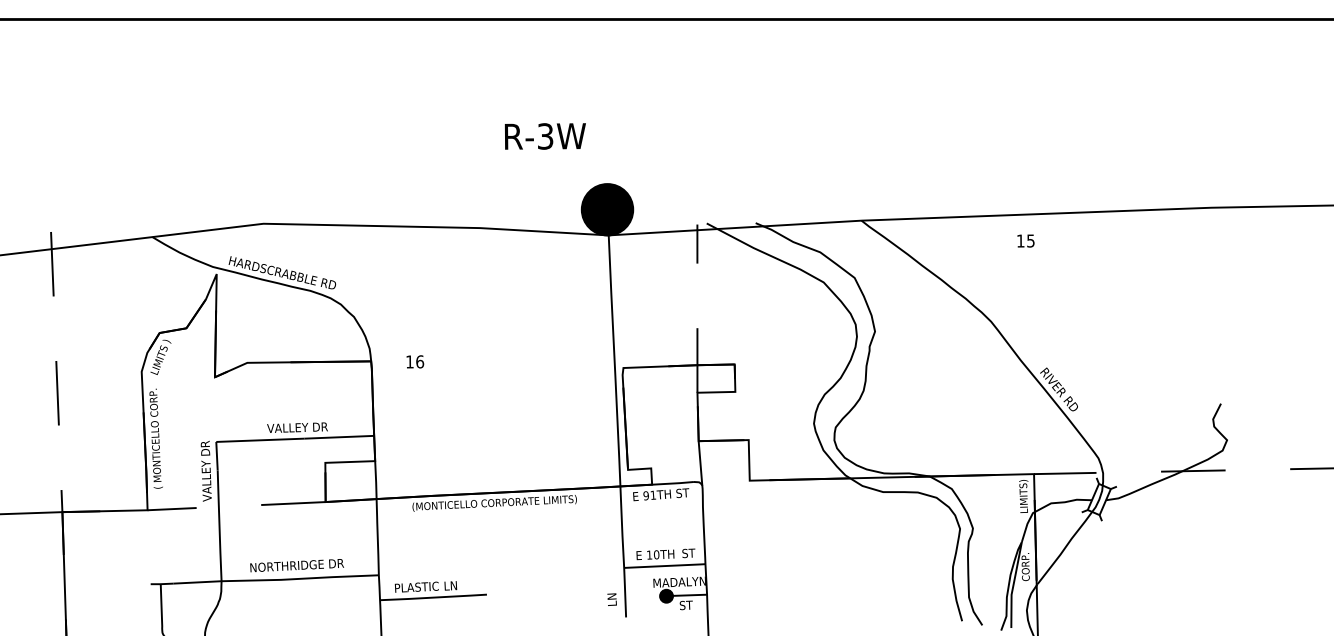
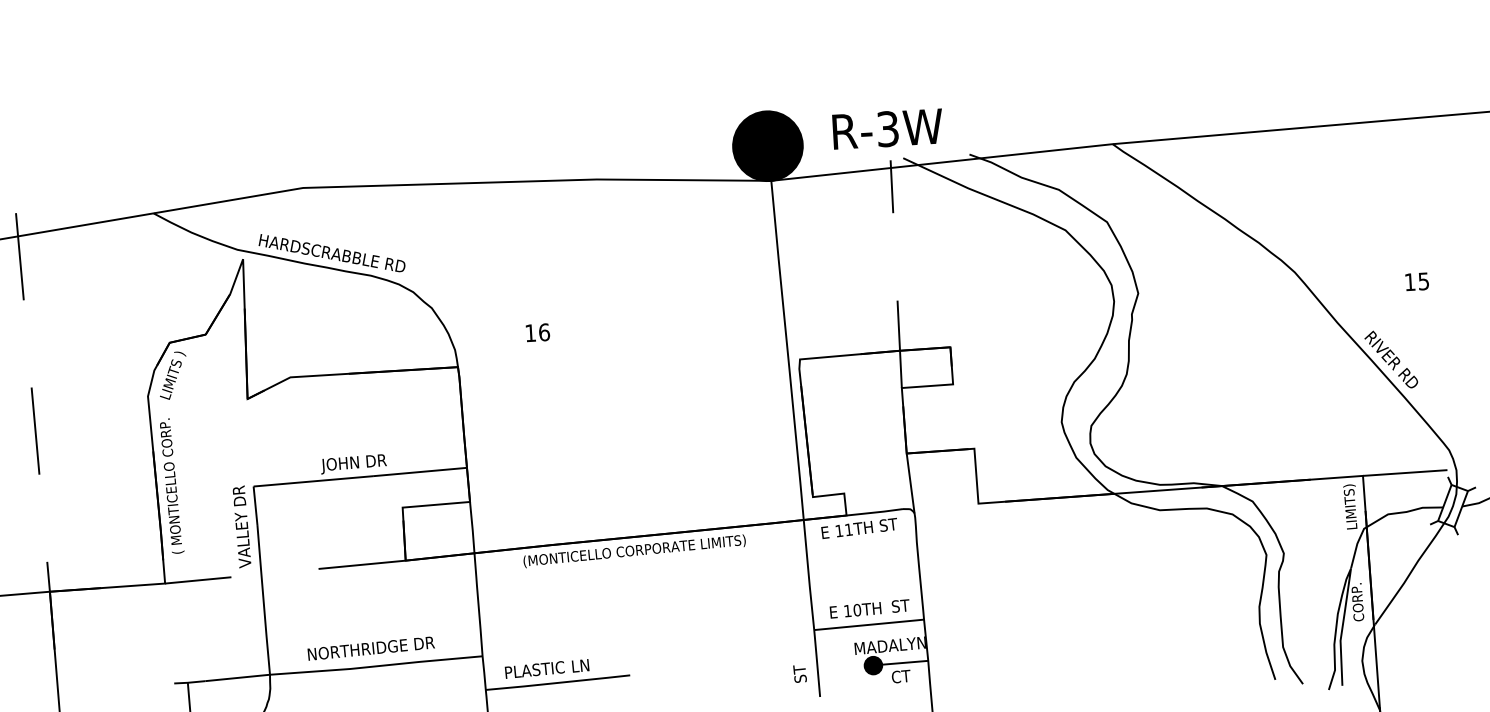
text: (544, 136) -> (886, 129), moved
text: (1025, 240) -> (1416, 281), moved
text: (415, 361) -> (538, 332), moved
text: (296, 428) -> (361, 462), VALLEY DR -> JOHN DR
text: (645, 495) -> (838, 530), 91TH -> 11TH
text: (611, 599) -> (799, 673), LN -> ST
text: (686, 605) -> (901, 676), ST -> CT

